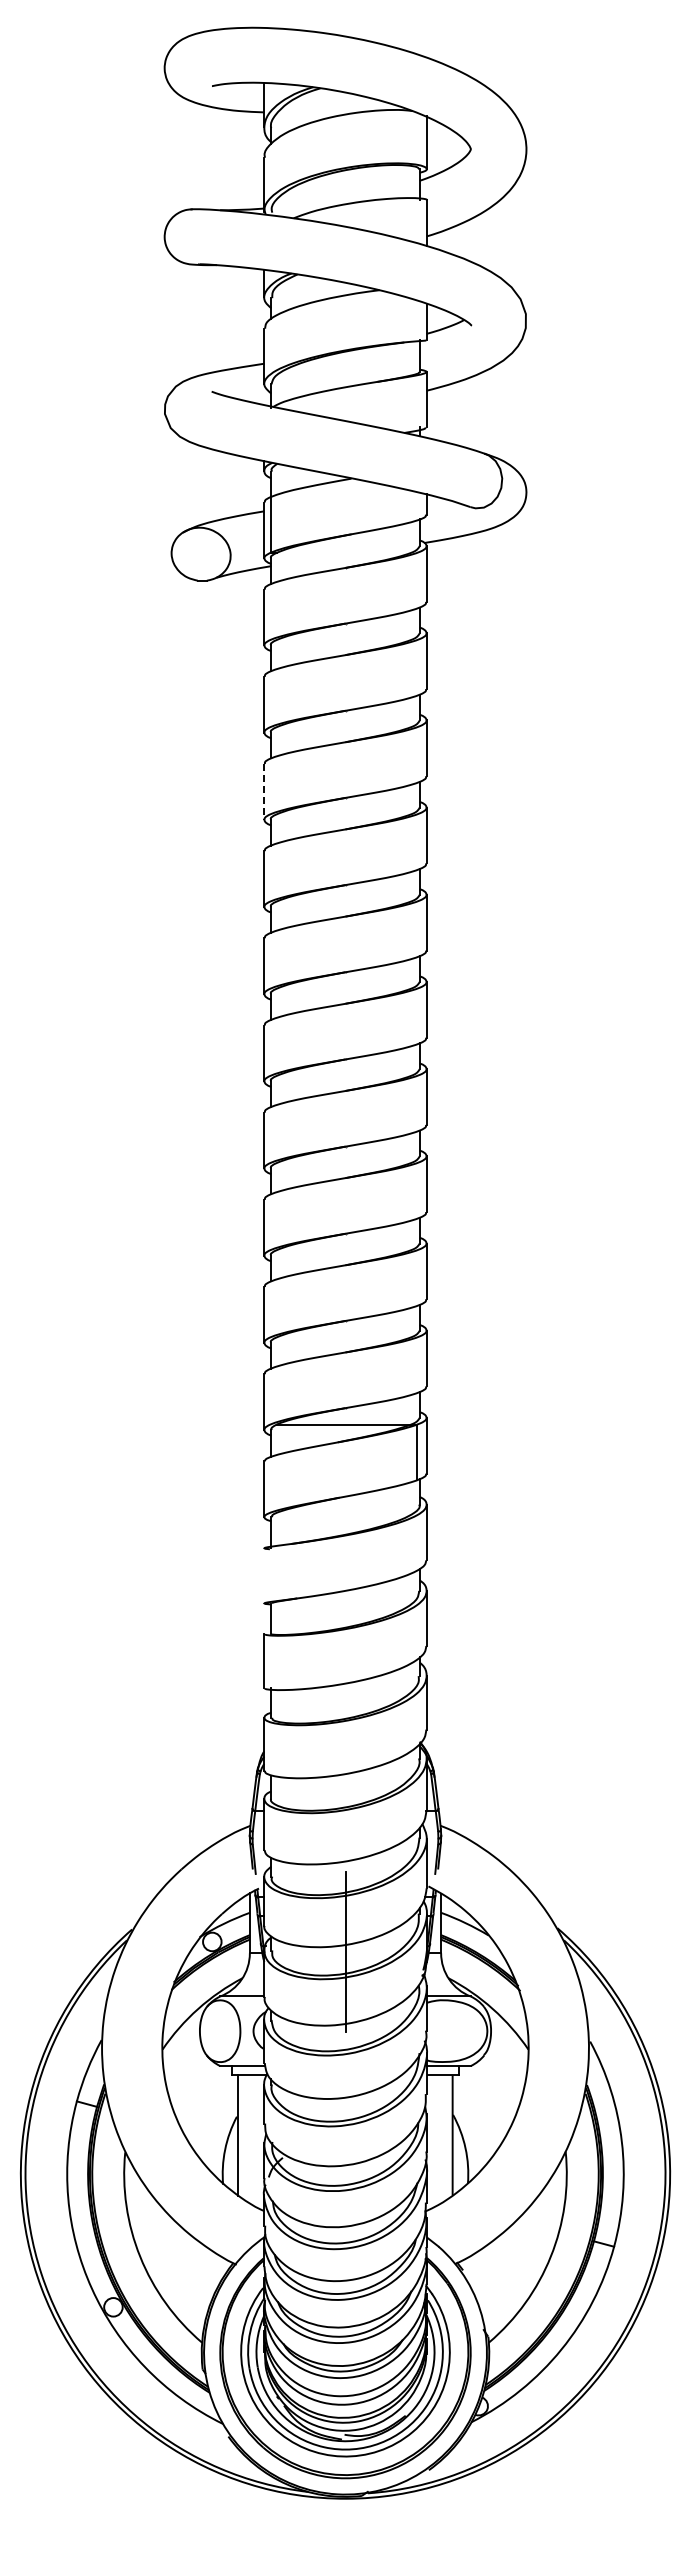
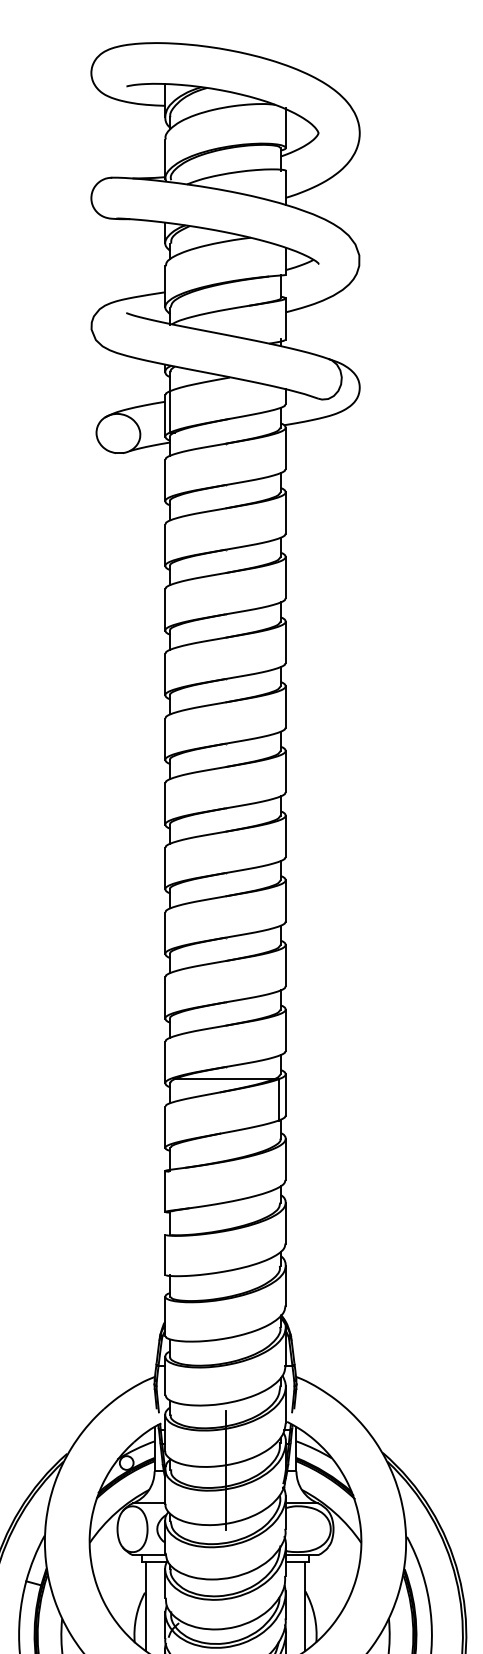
line: (264, 791) -> (165, 609), dashed -> solid
line: (264, 1575) -> (165, 1191), added

